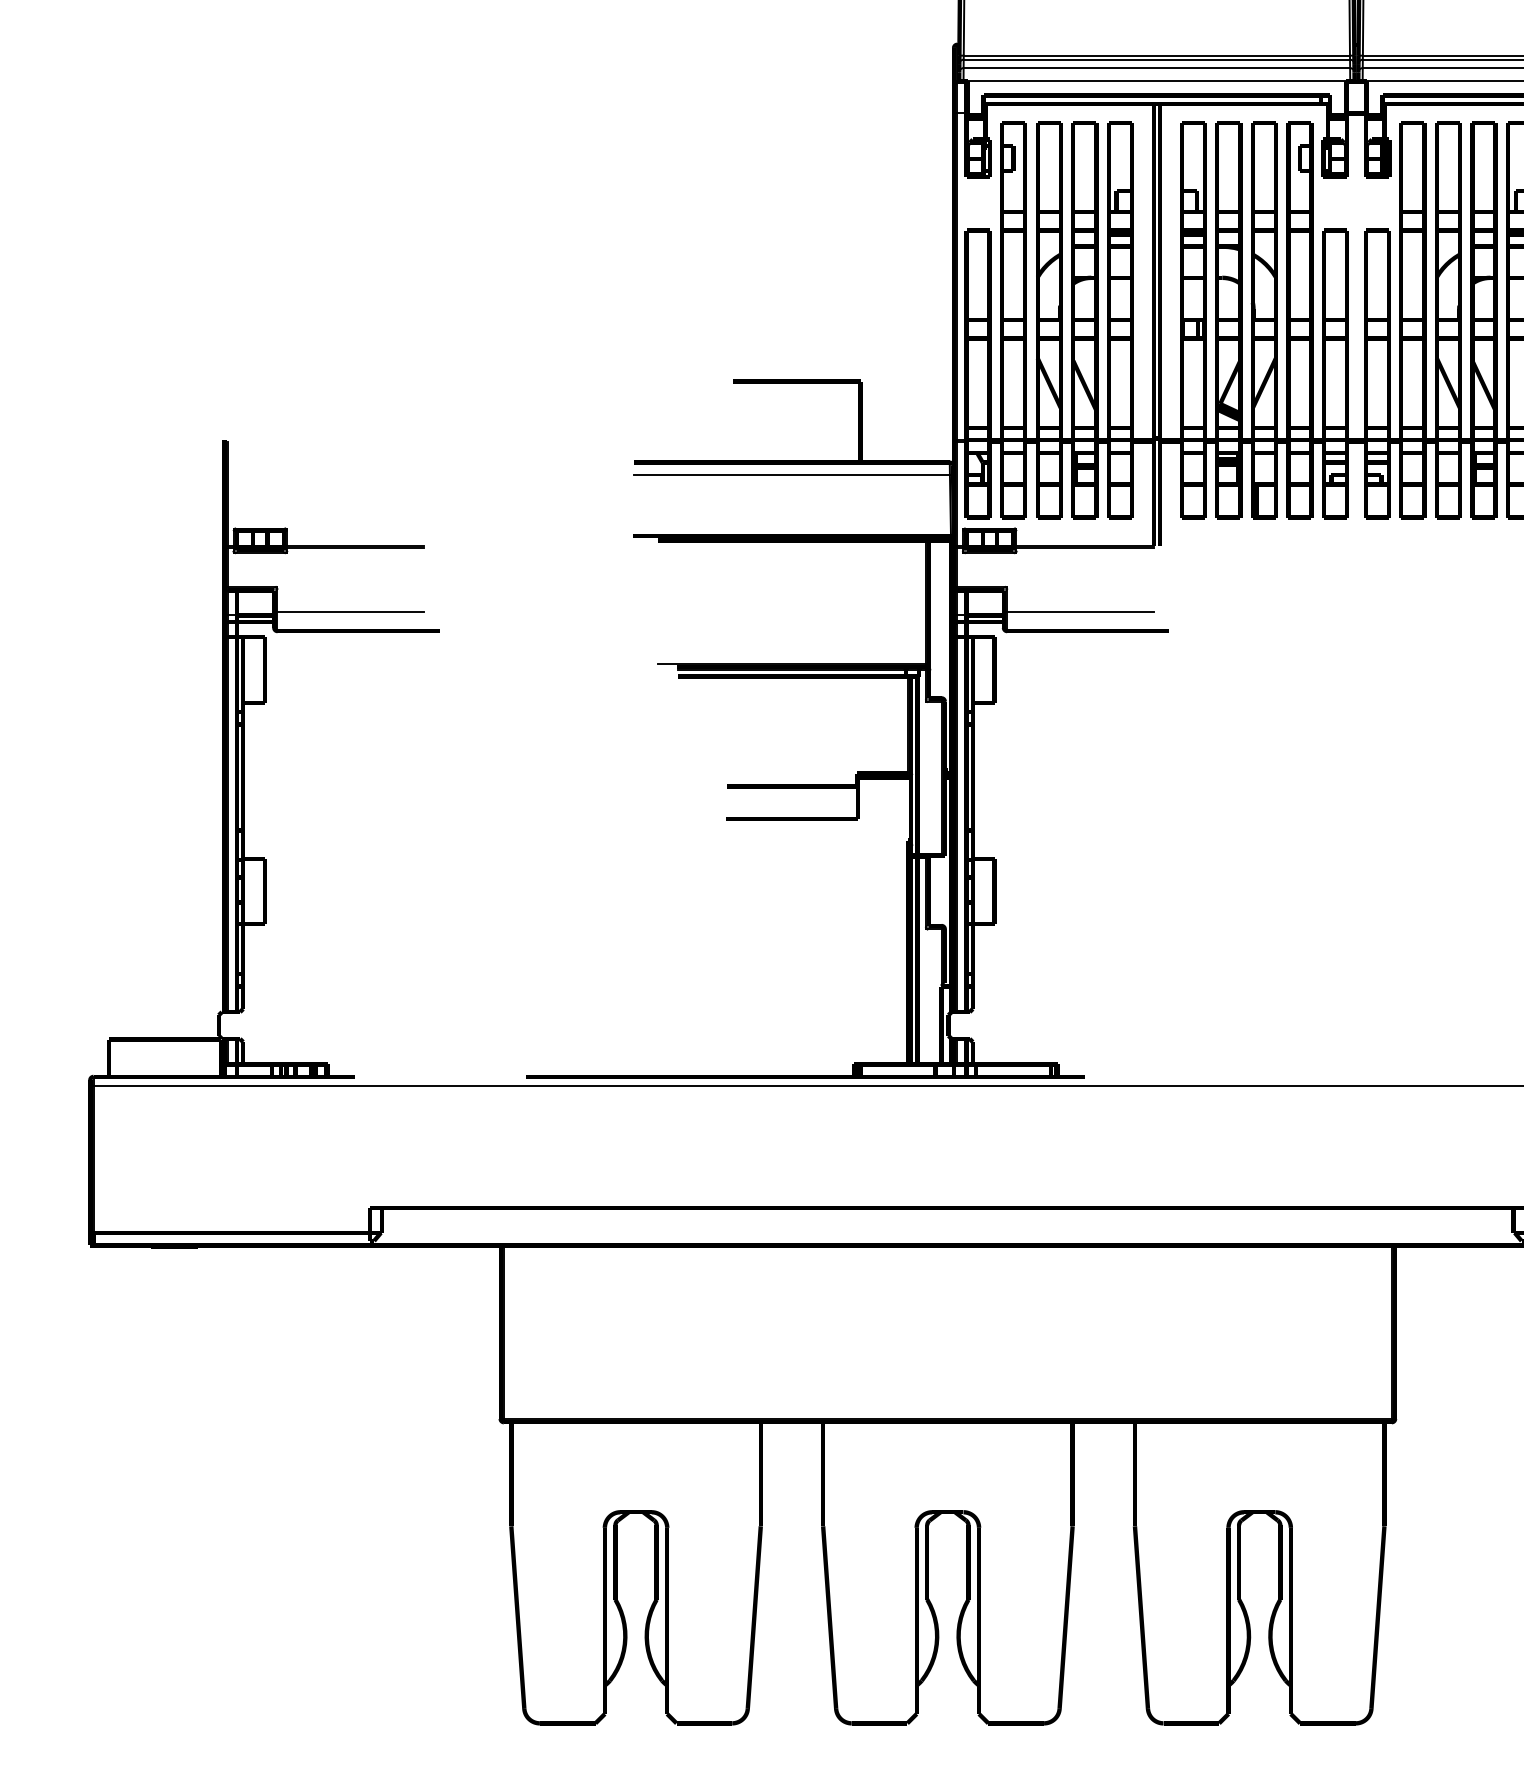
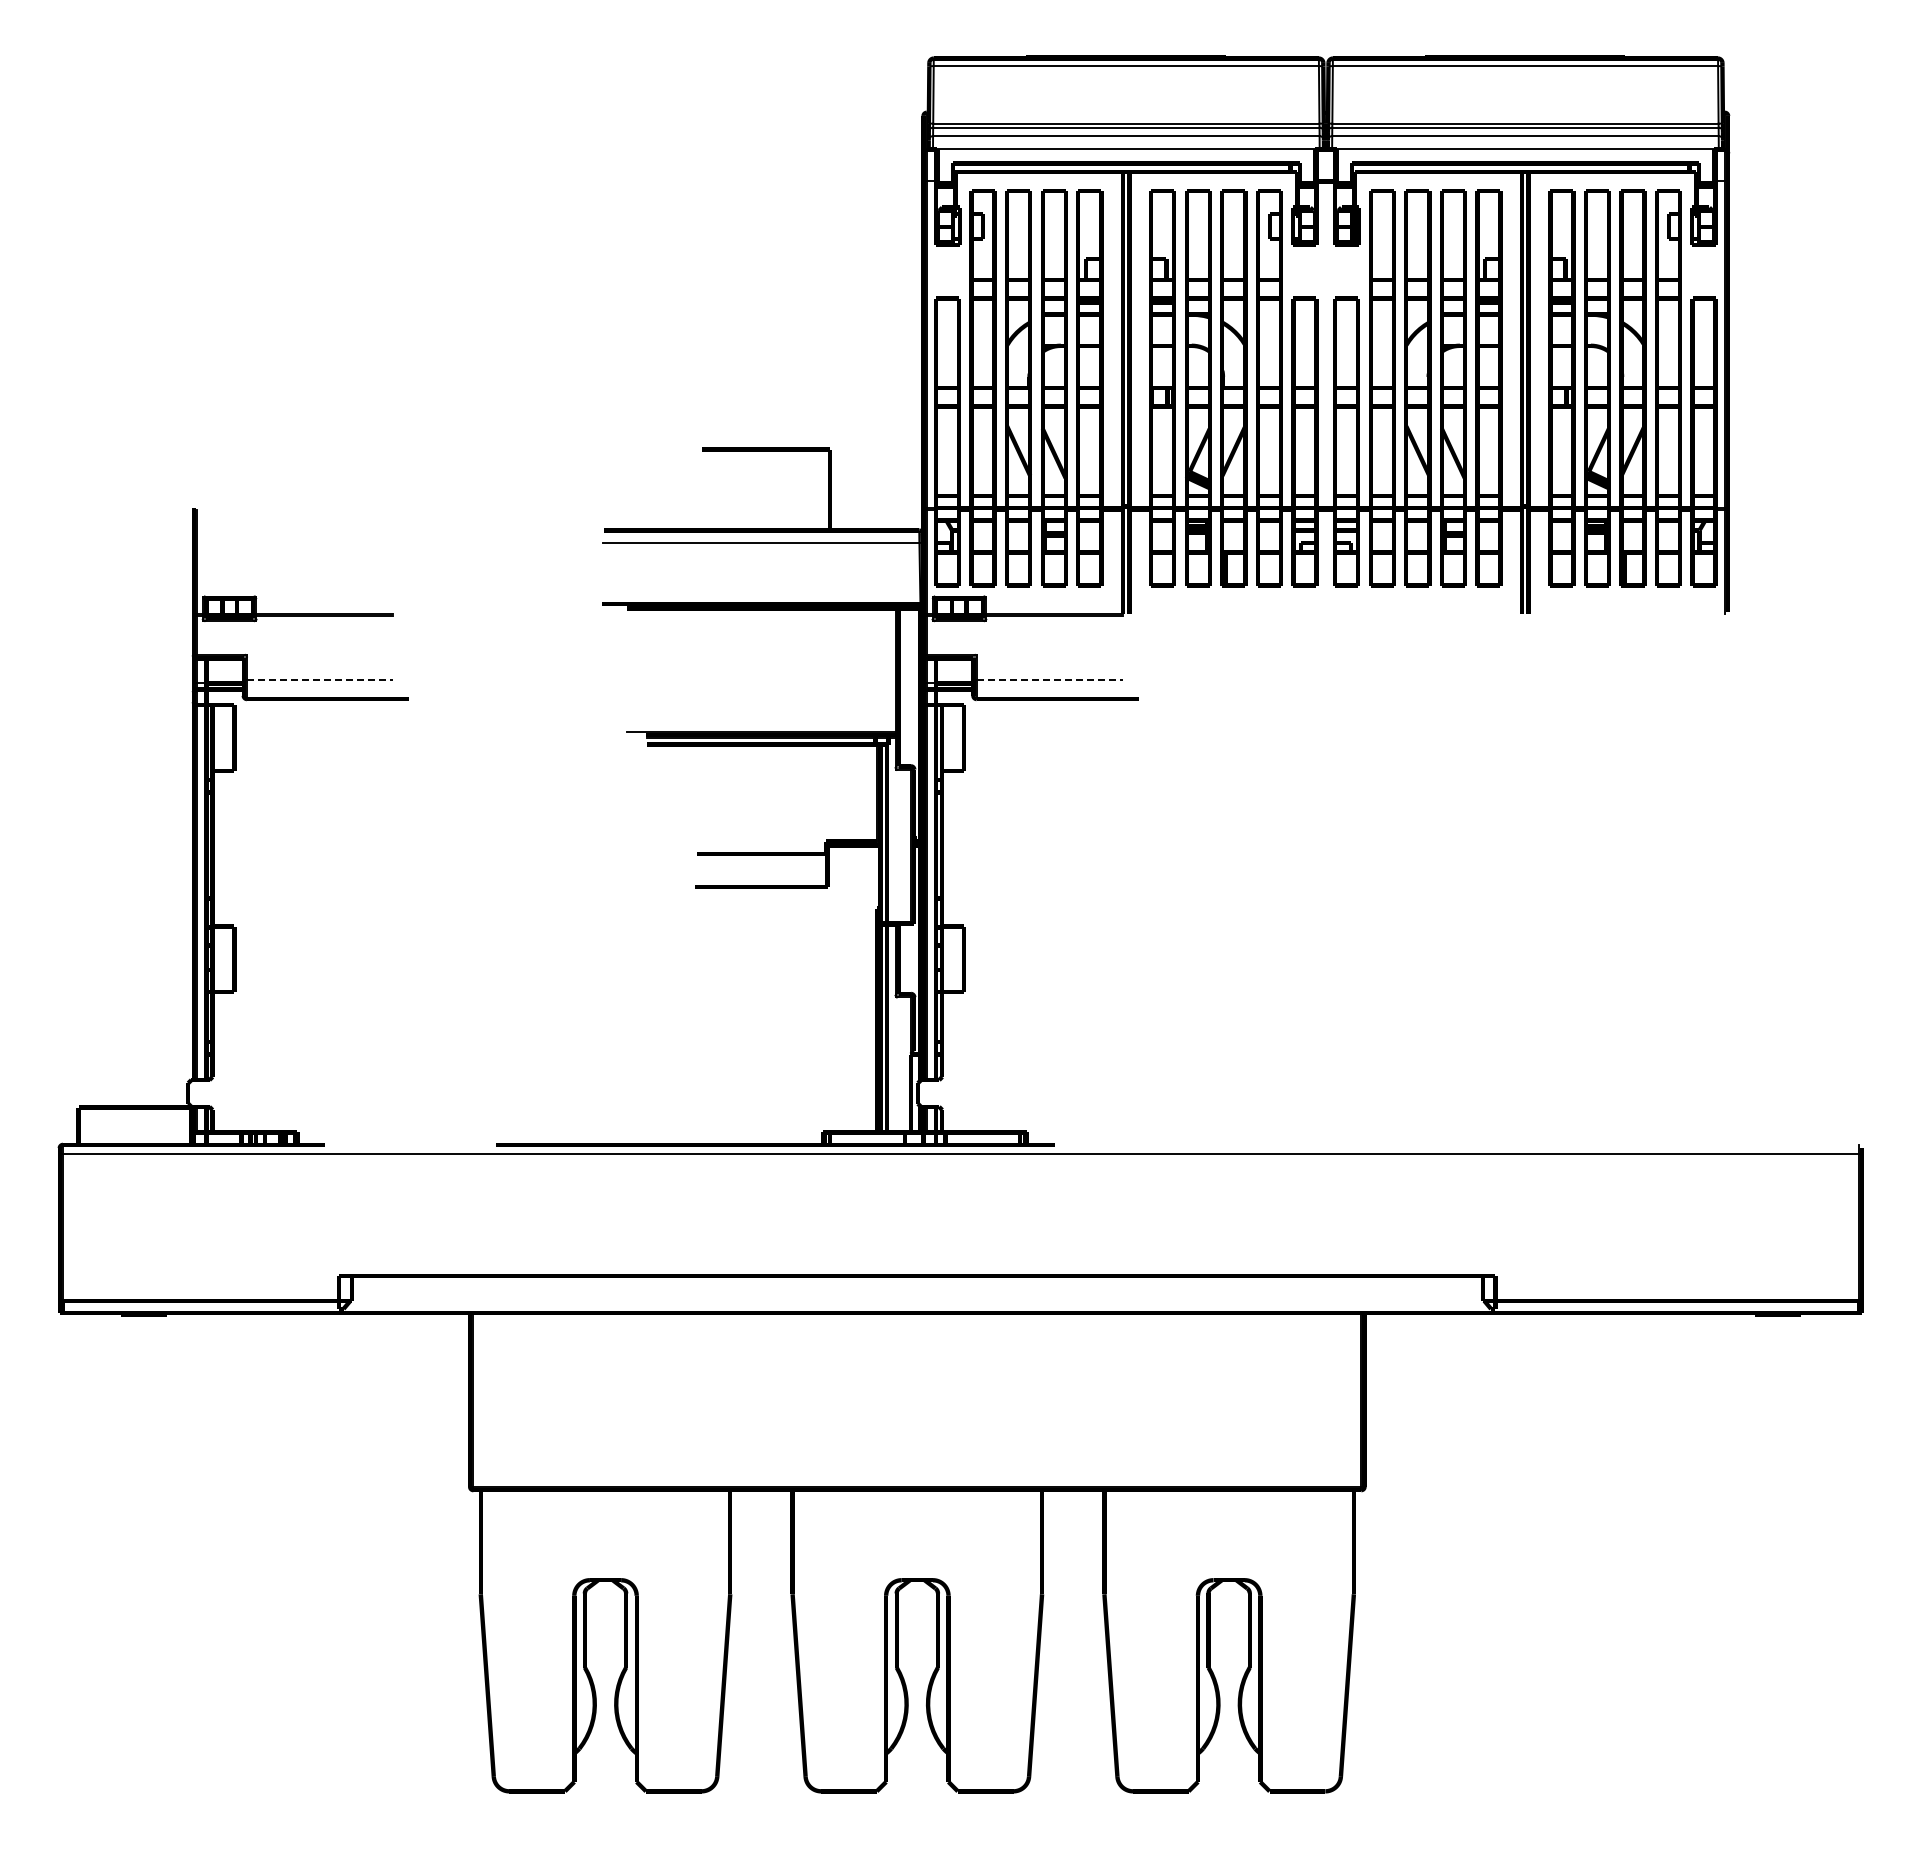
line: (351, 612) -> (320, 680), solid -> dashed
line: (1081, 612) -> (1050, 680), solid -> dashed

